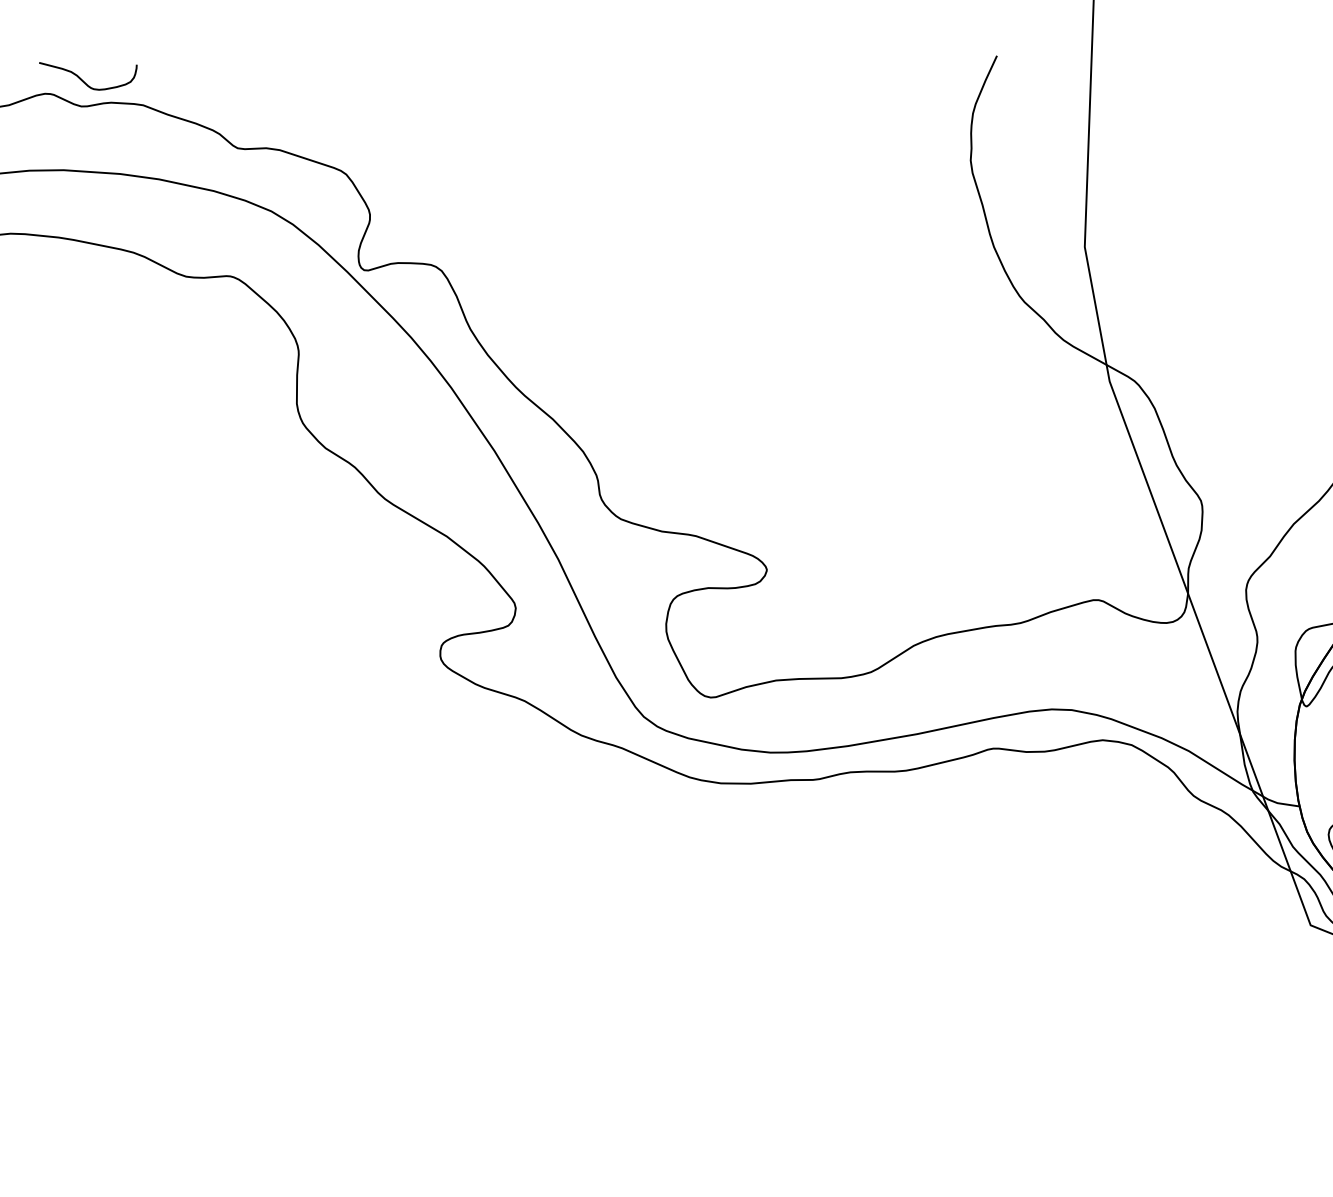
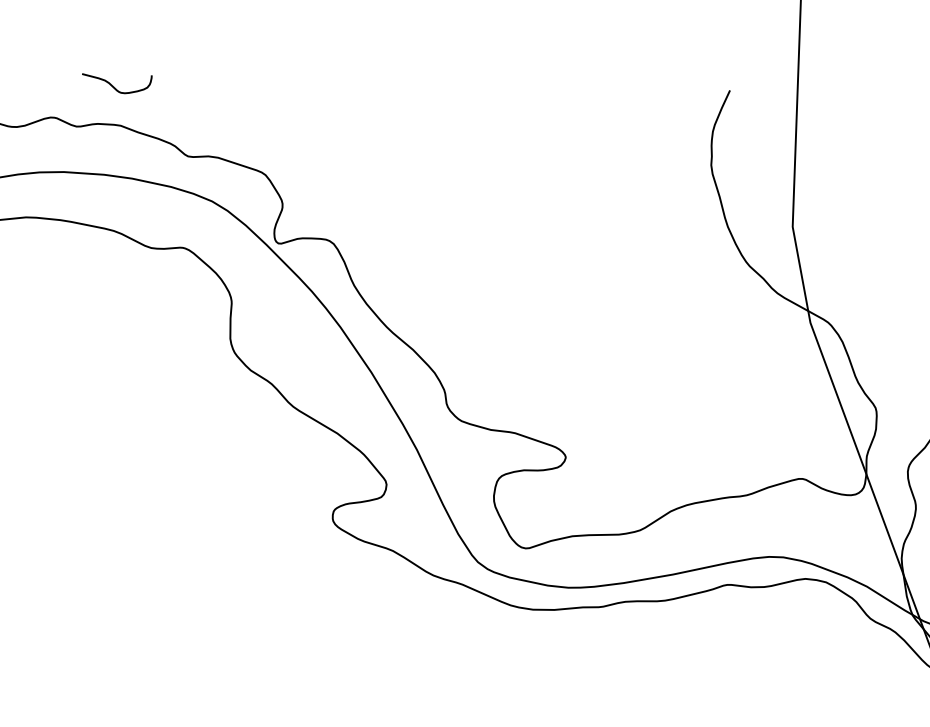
curve: (83, 80) -> (113, 86), moved

